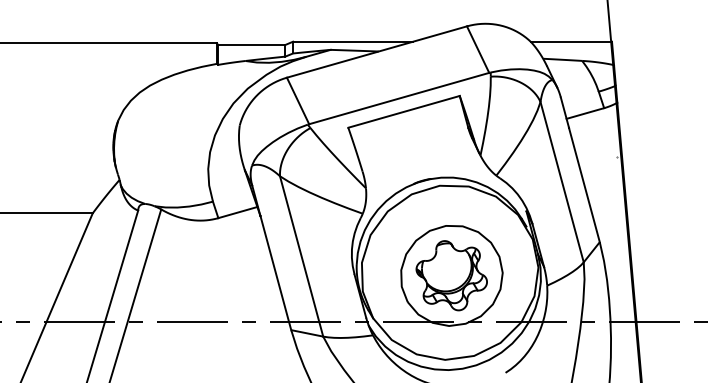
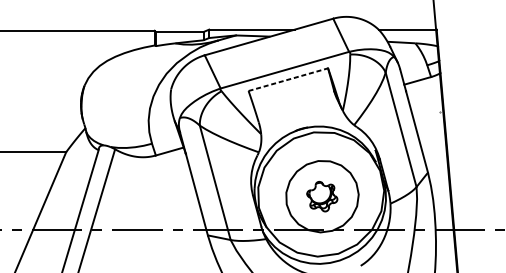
line: (404, 111) -> (288, 79), solid -> dashed
part: (451, 275) -> (322, 196), size x0.6

